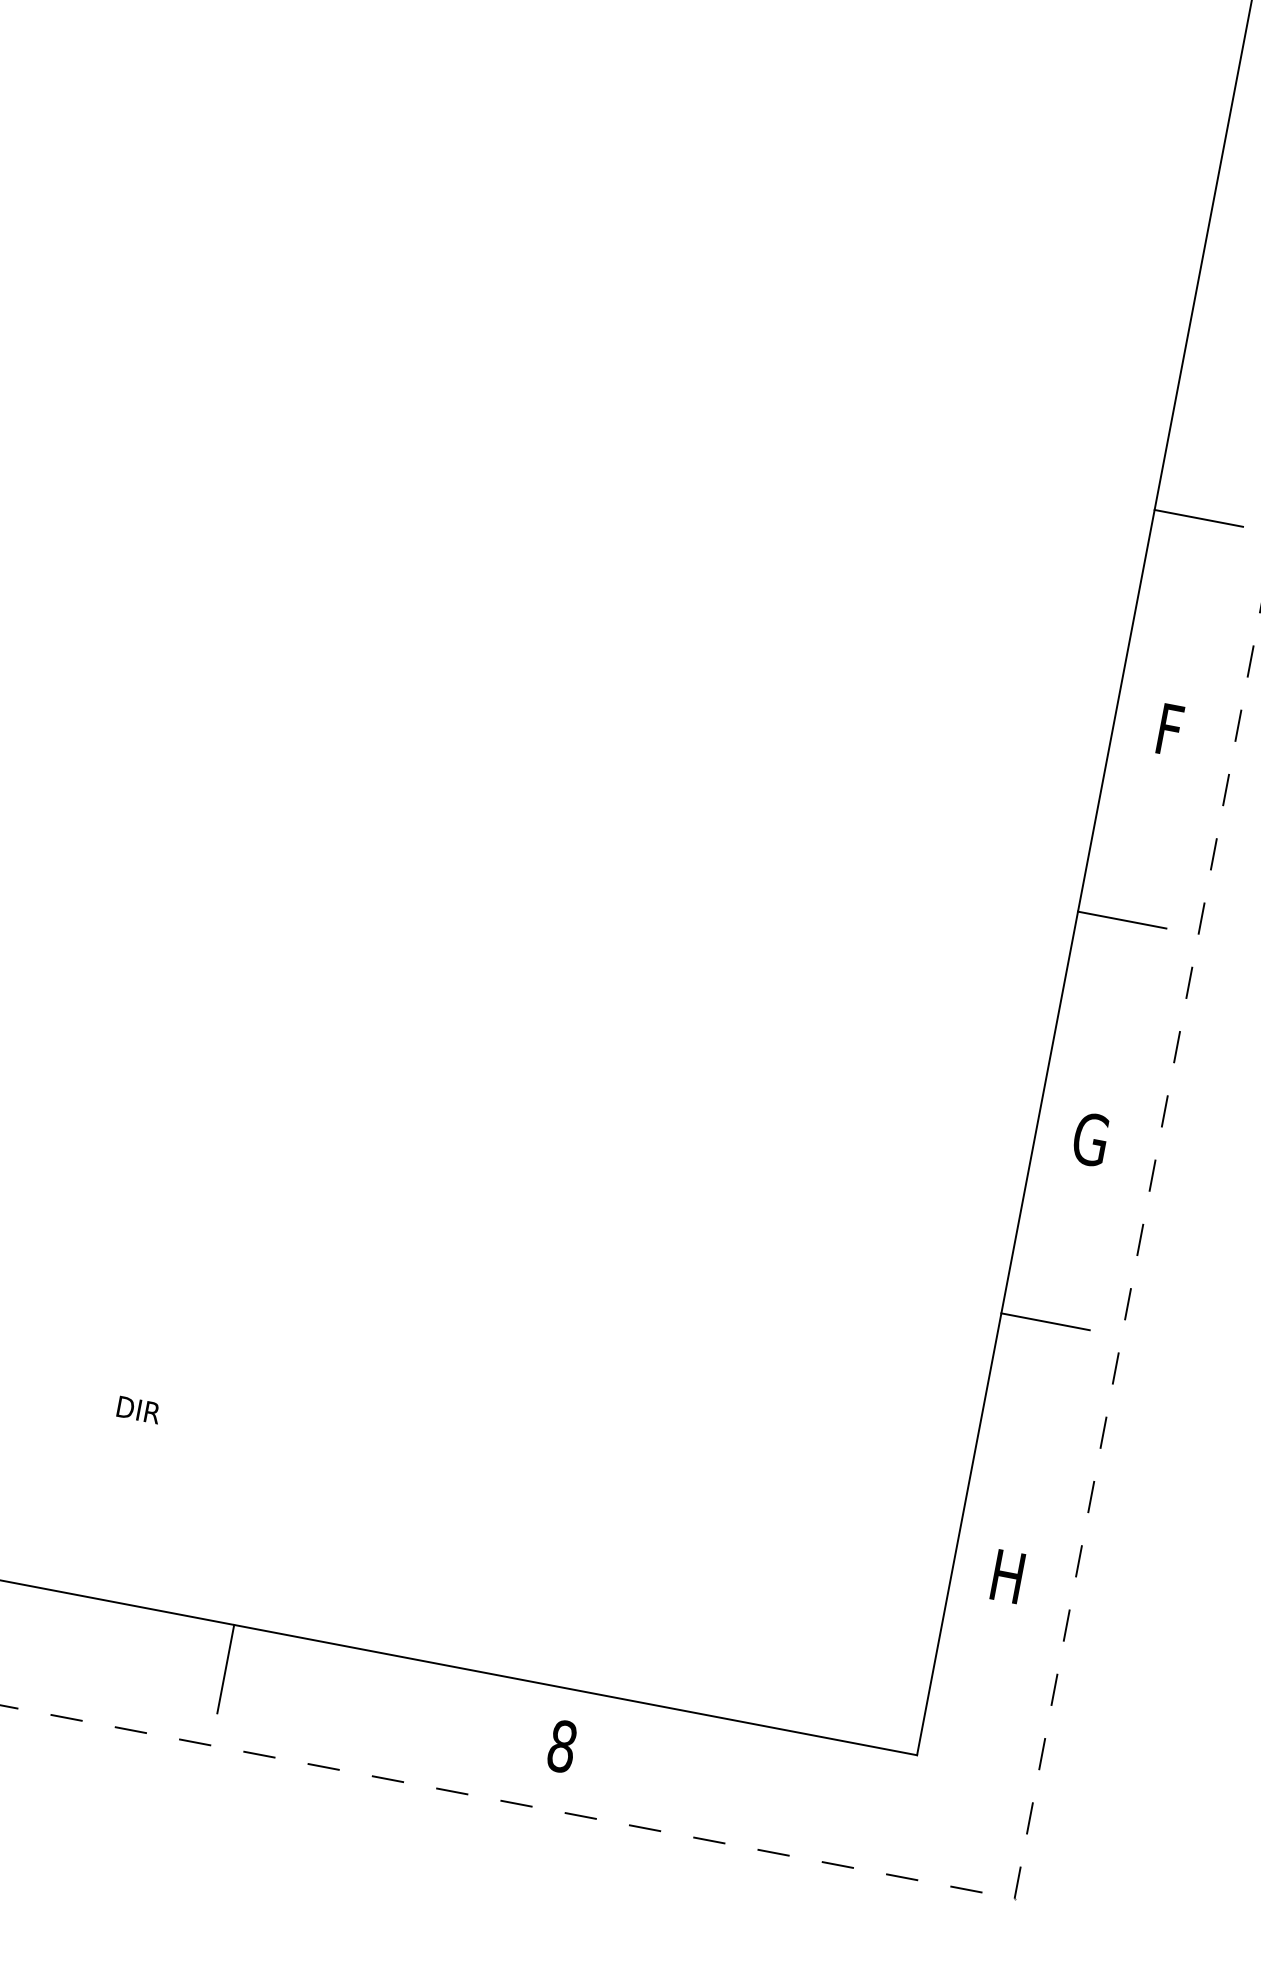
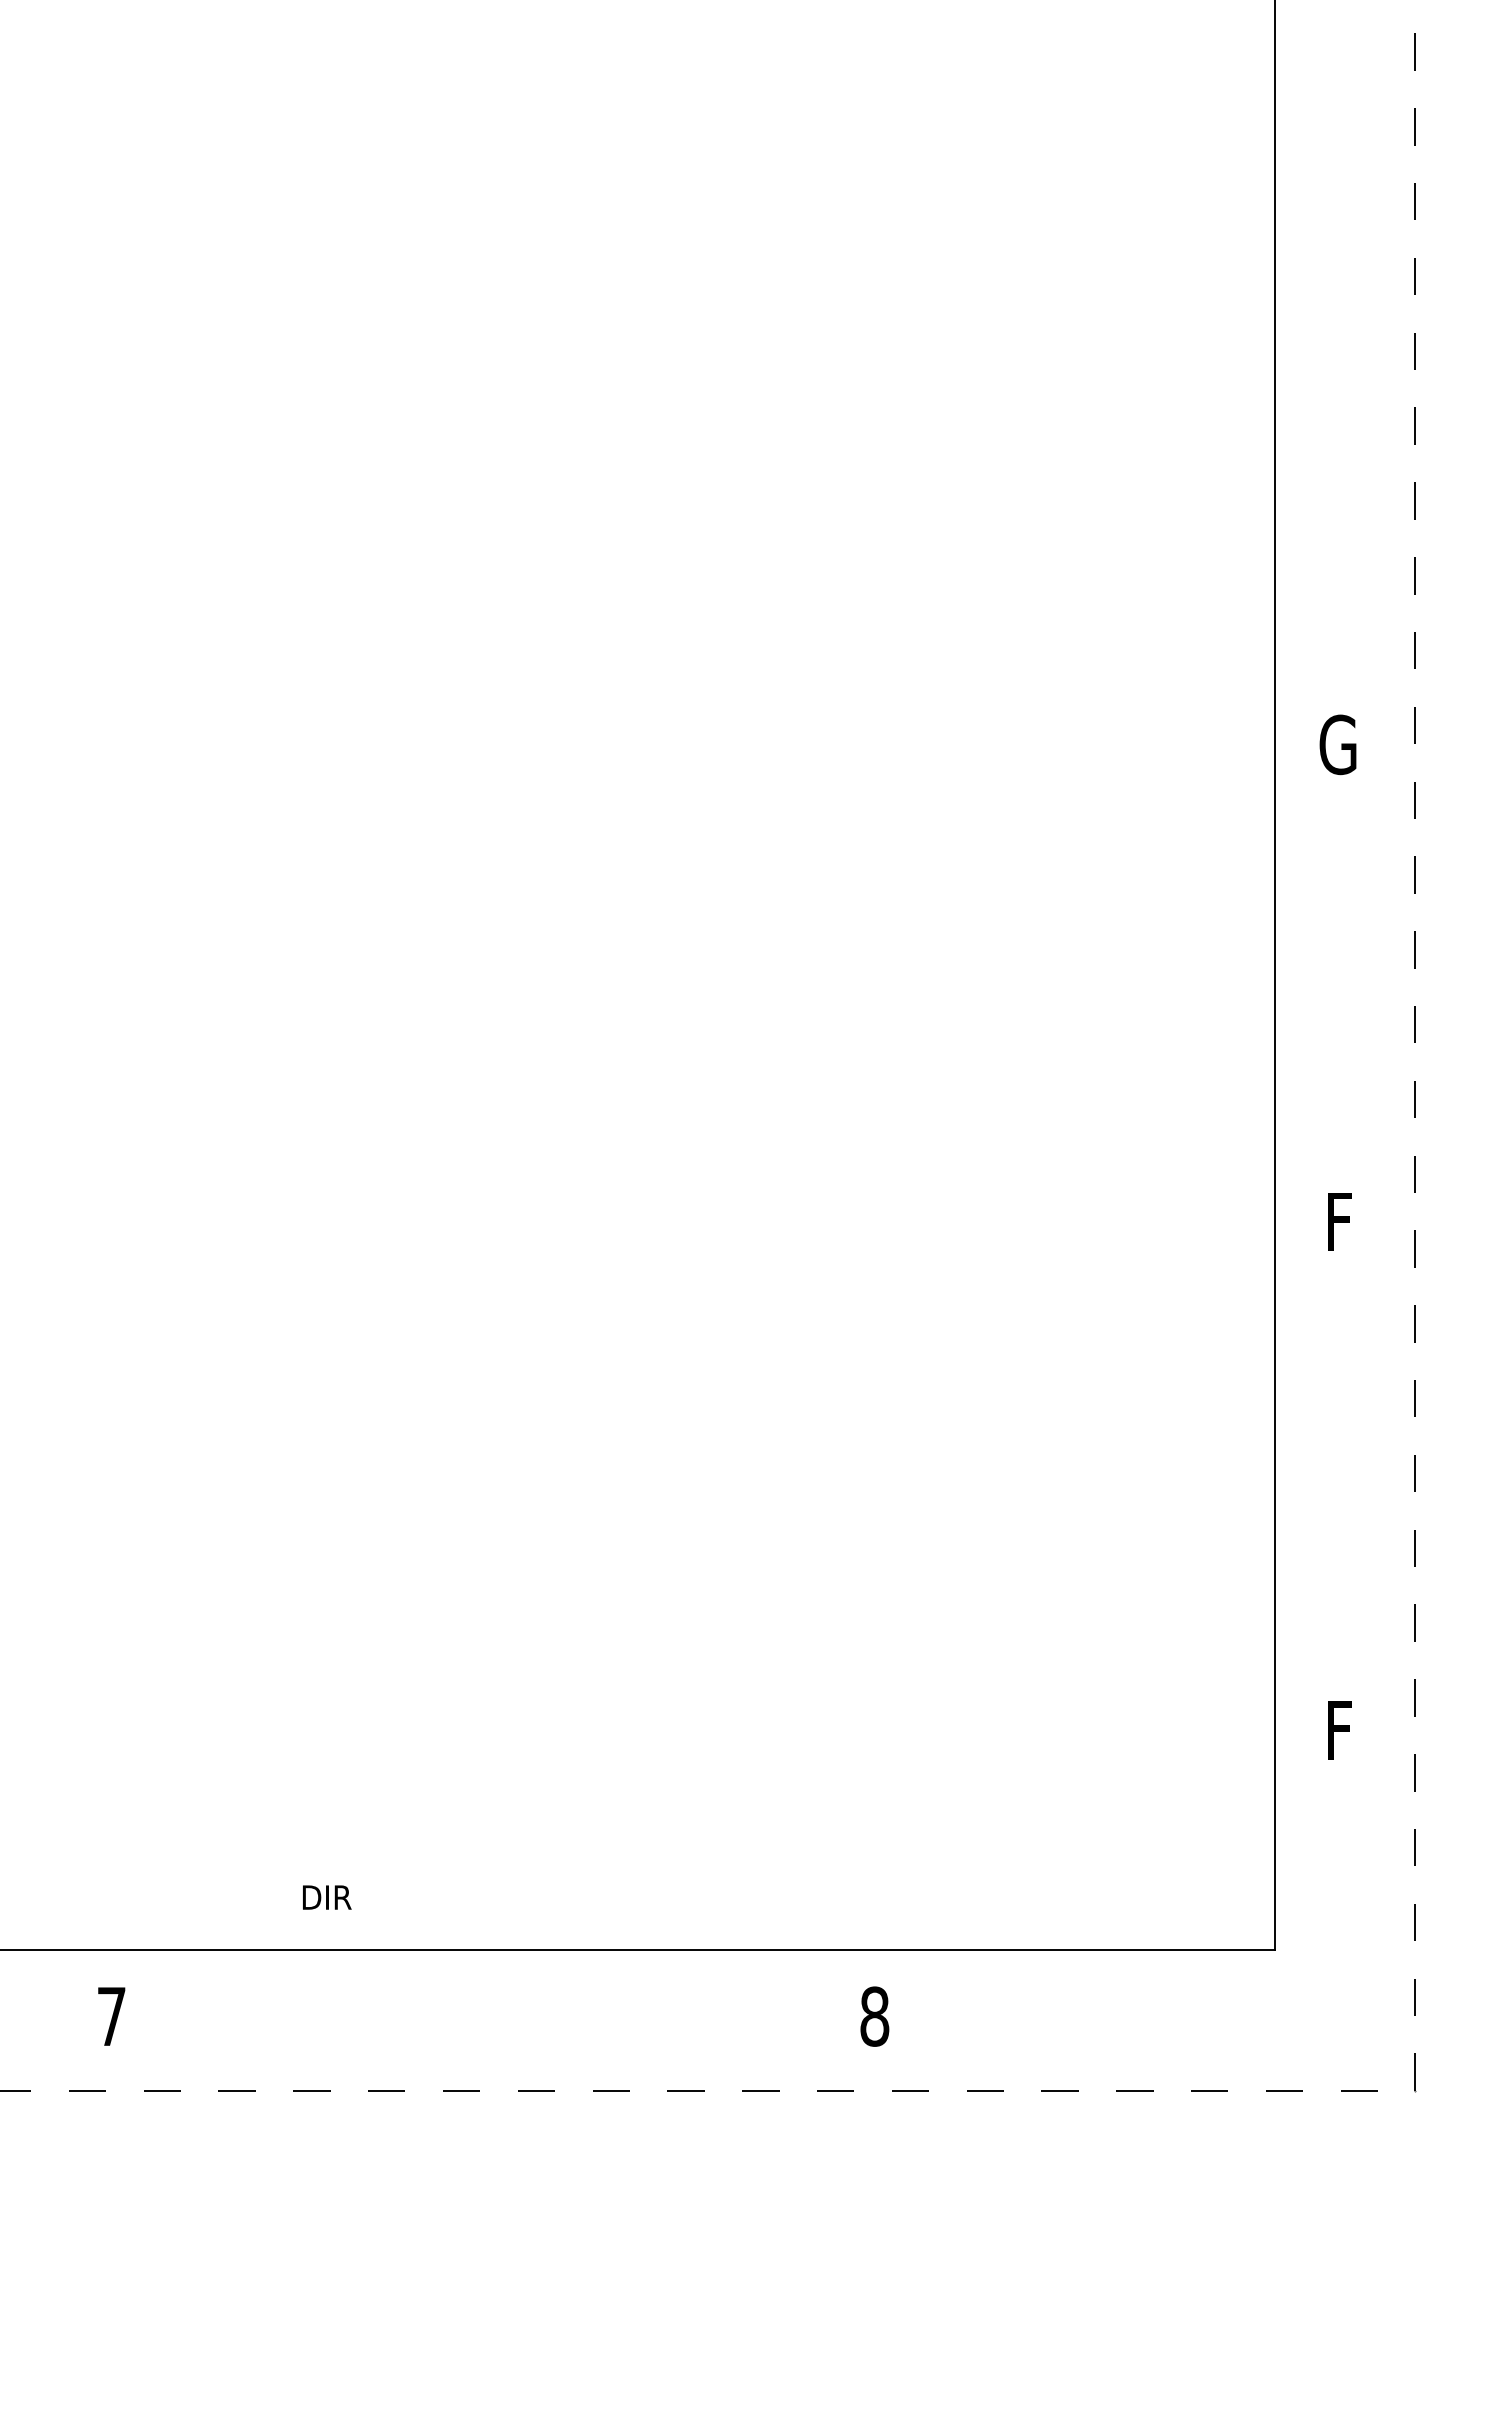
line: (1198, 518) -> (1326, 501), removed
text: (1168, 729) -> (1337, 744), F -> G
line: (1122, 920) -> (1326, 968), removed
text: (1090, 1139) -> (1337, 1221), G -> F
line: (1045, 1322) -> (1326, 1436), removed
text: (139, 1410) -> (327, 1897), moved
text: (1007, 1576) -> (1338, 1730), H -> F
line: (226, 1668) -> (480, 2001), removed

